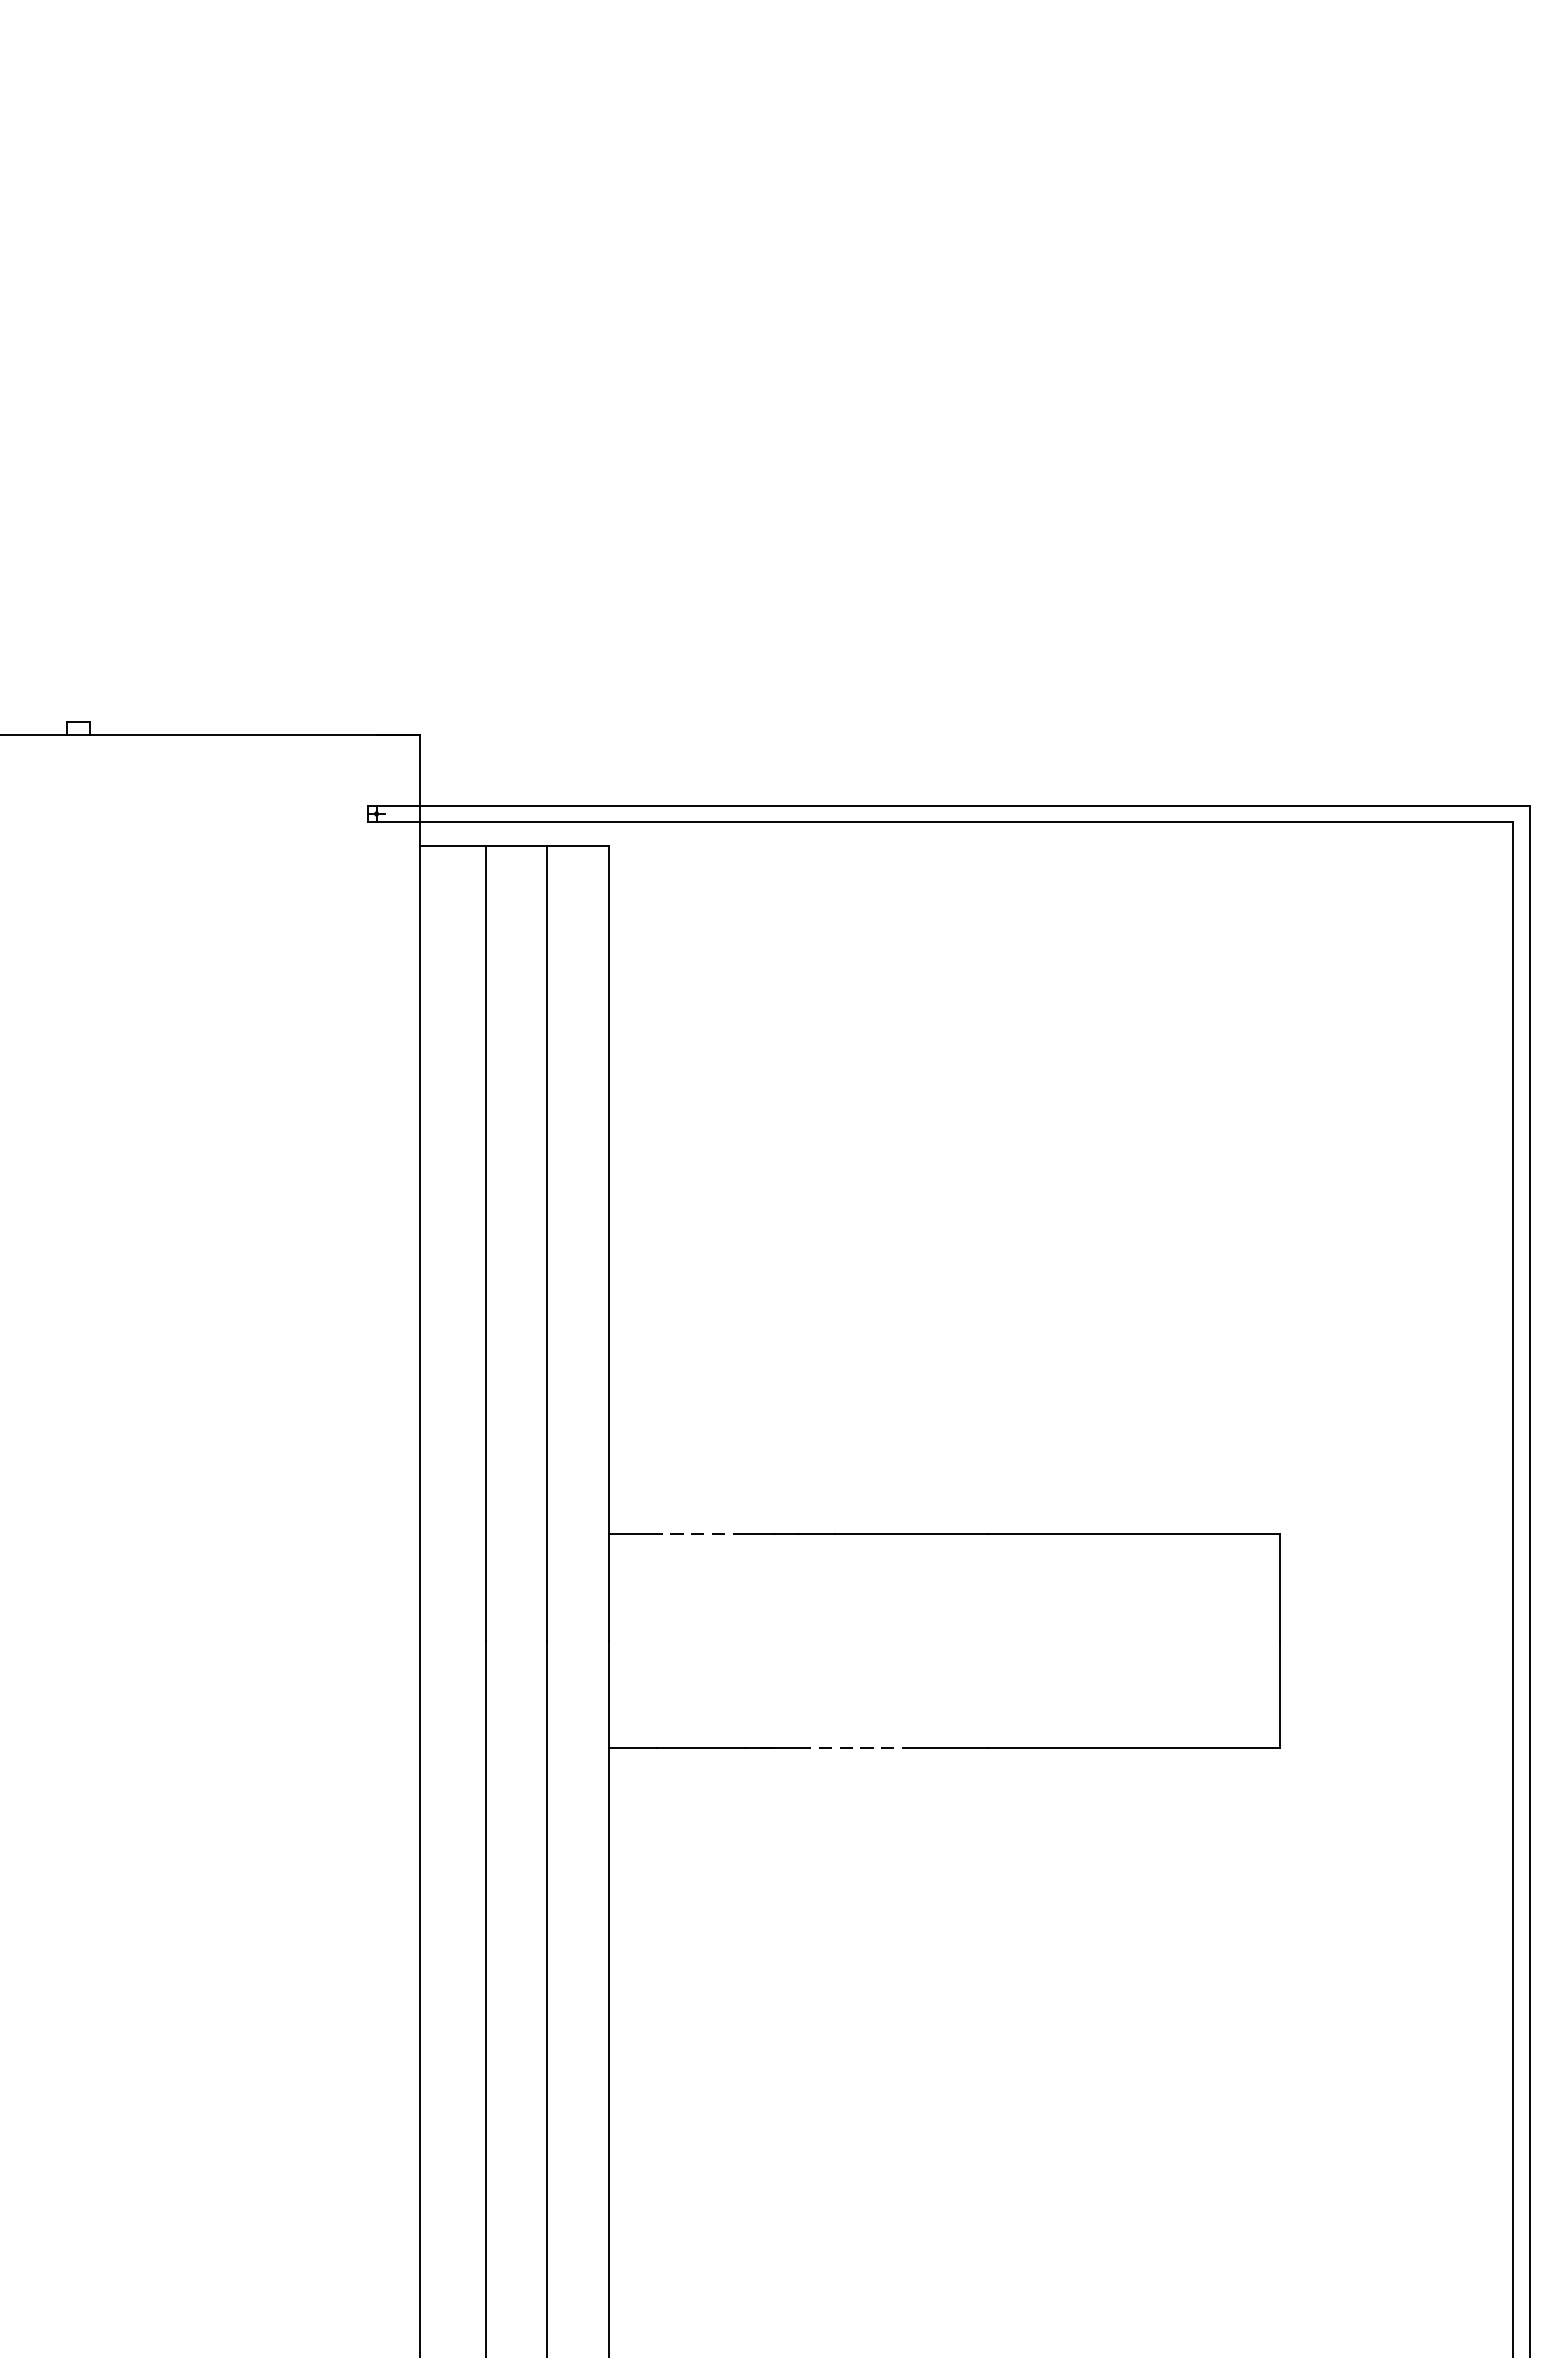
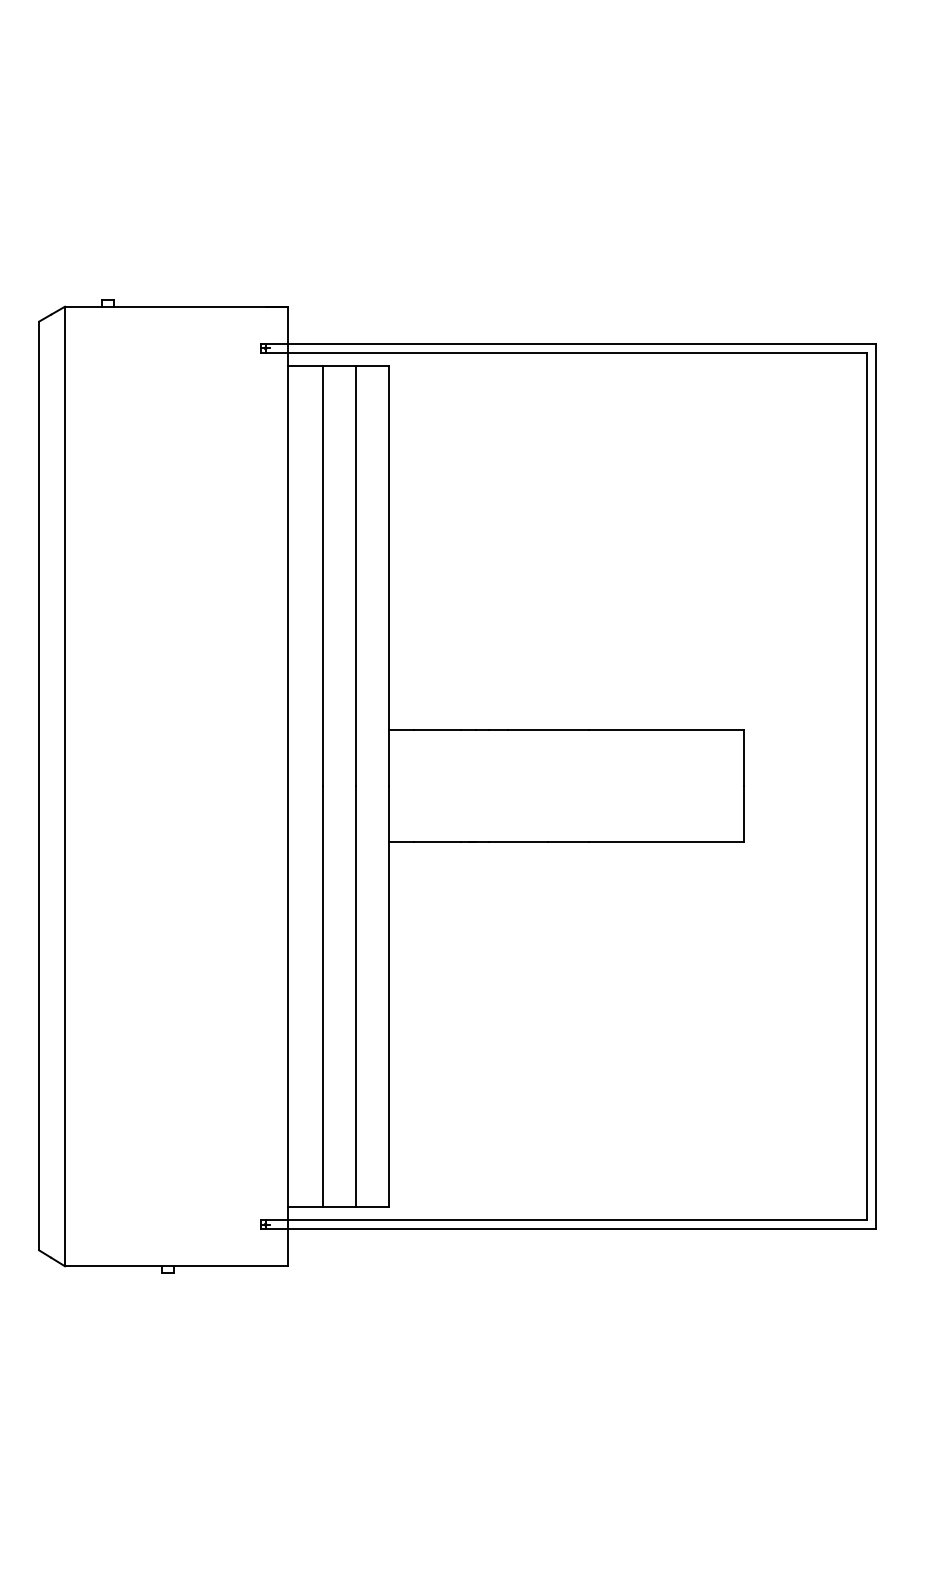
line: (701, 1534) -> (437, 729), dashed -> solid
line: (854, 1747) -> (518, 842), dashed -> solid

